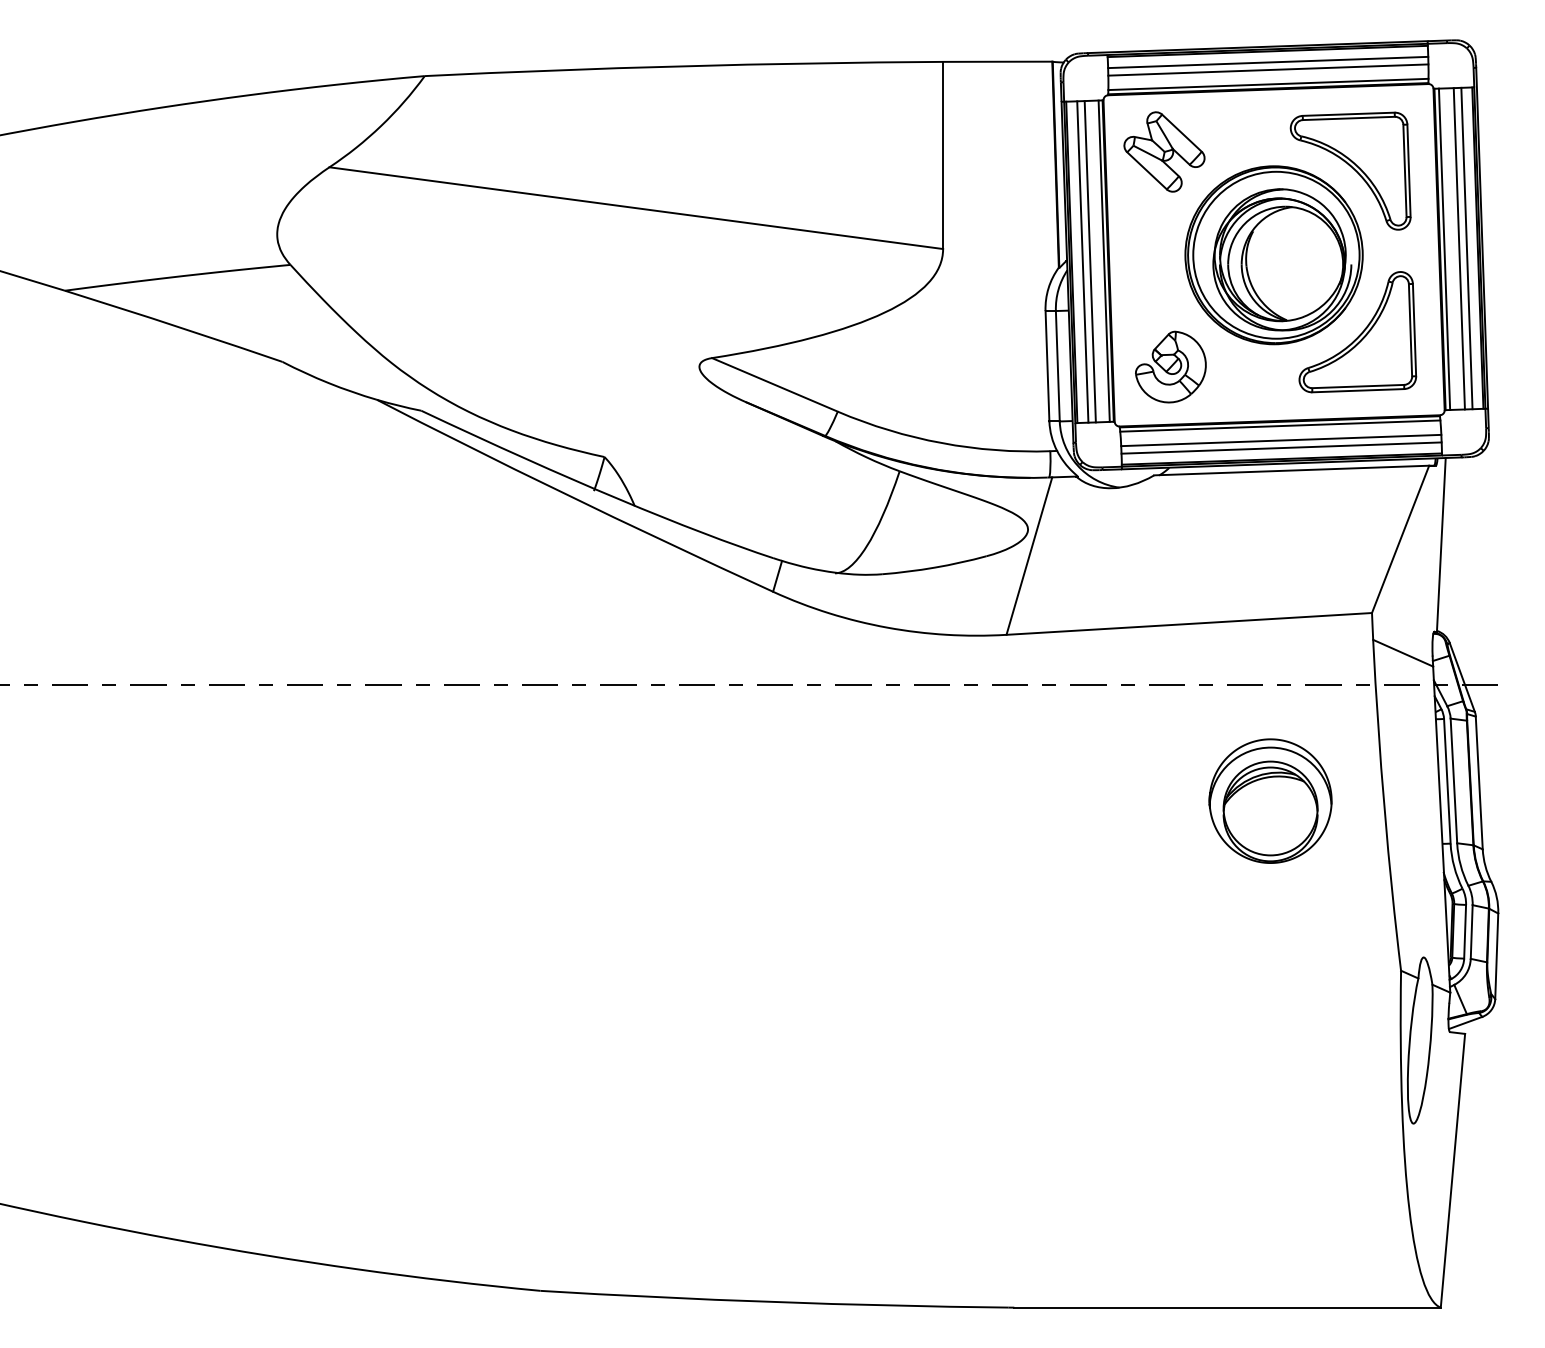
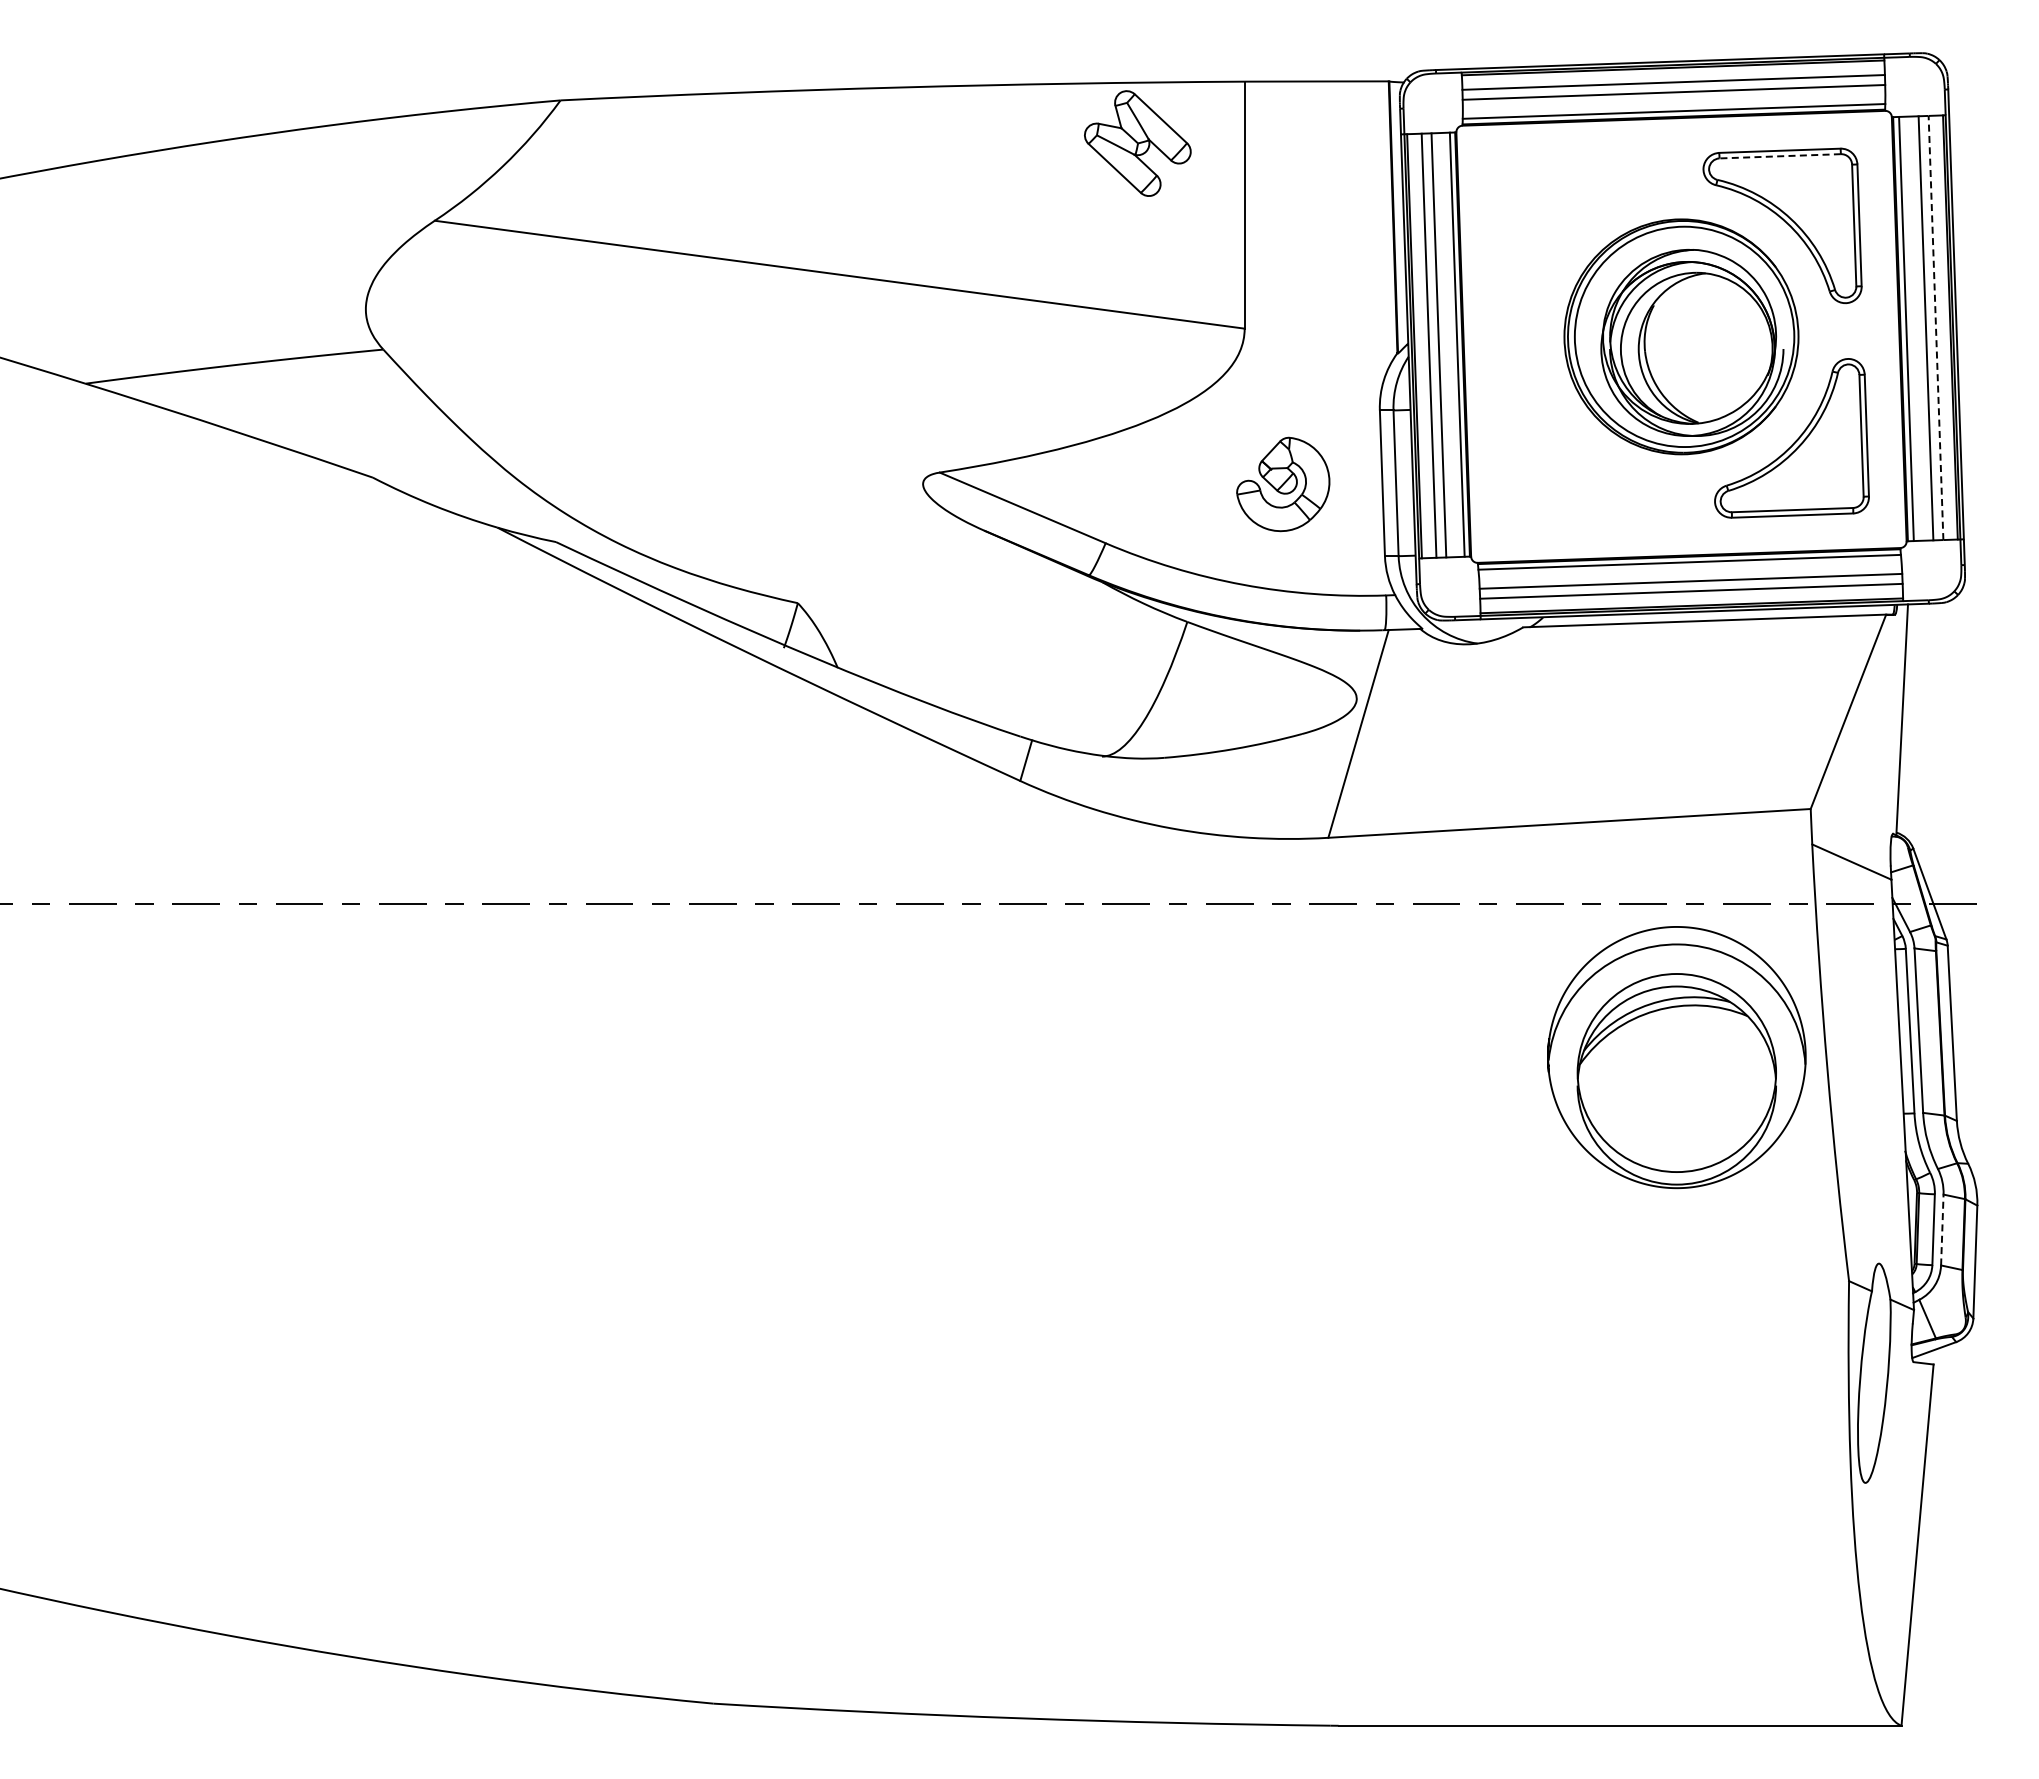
line: (1349, 118) -> (1780, 156), solid -> dashed
part: (1164, 151) -> (1137, 143), moved
line: (1466, 248) -> (1935, 327), solid -> dashed
part: (1171, 367) -> (1283, 484), moved
part: (1270, 800) -> (1676, 1056), size x1.6
line: (1471, 931) -> (1942, 1229), solid -> dashed

